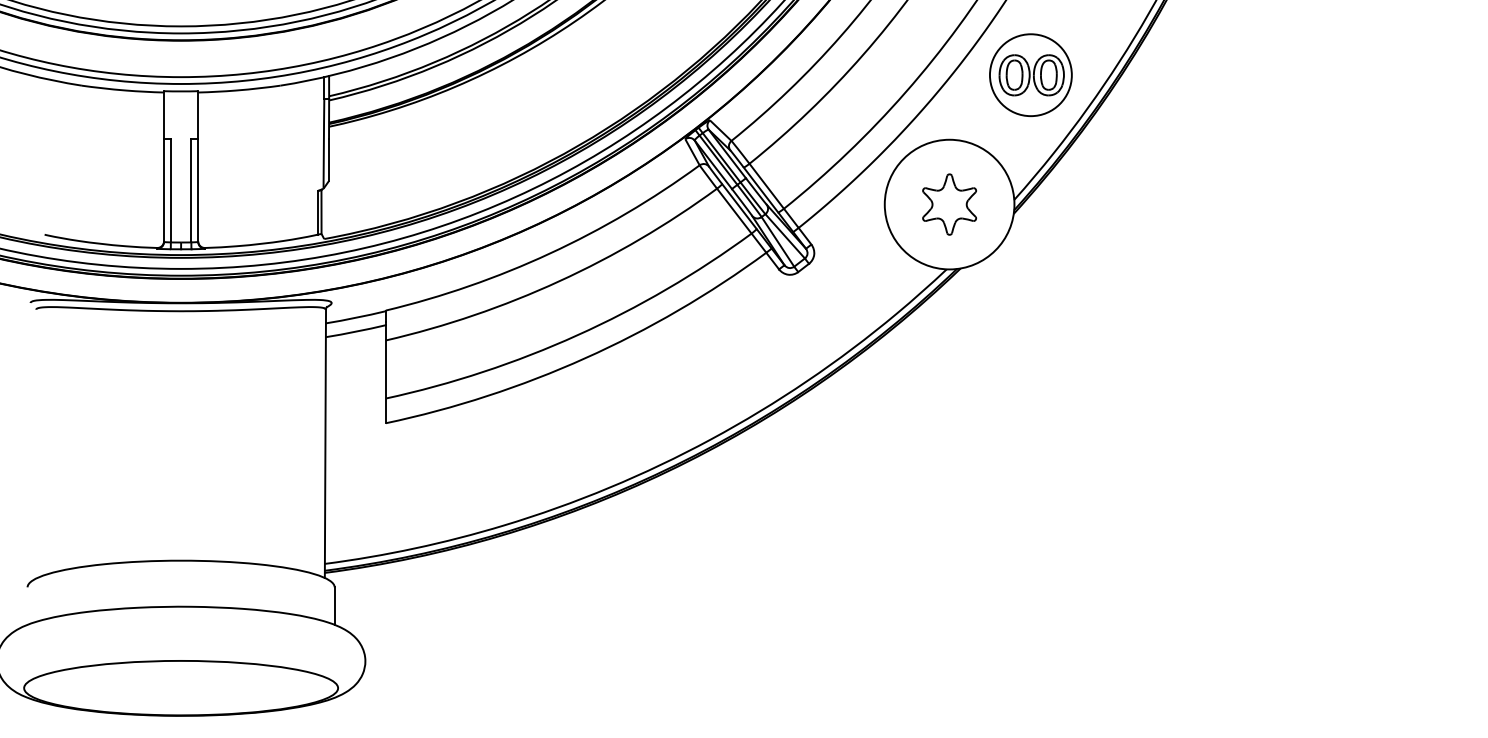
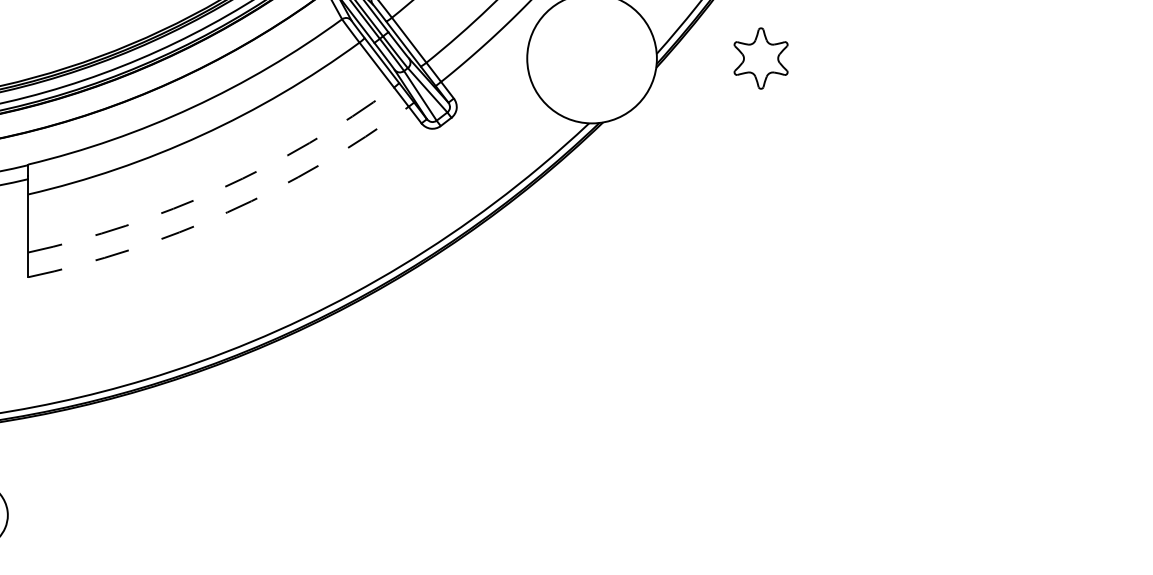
part: (949, 204) -> (760, 58), moved
arc: (577, 335) -> (219, 189), solid -> dashed
arc: (585, 358) -> (227, 212), solid -> dashed

